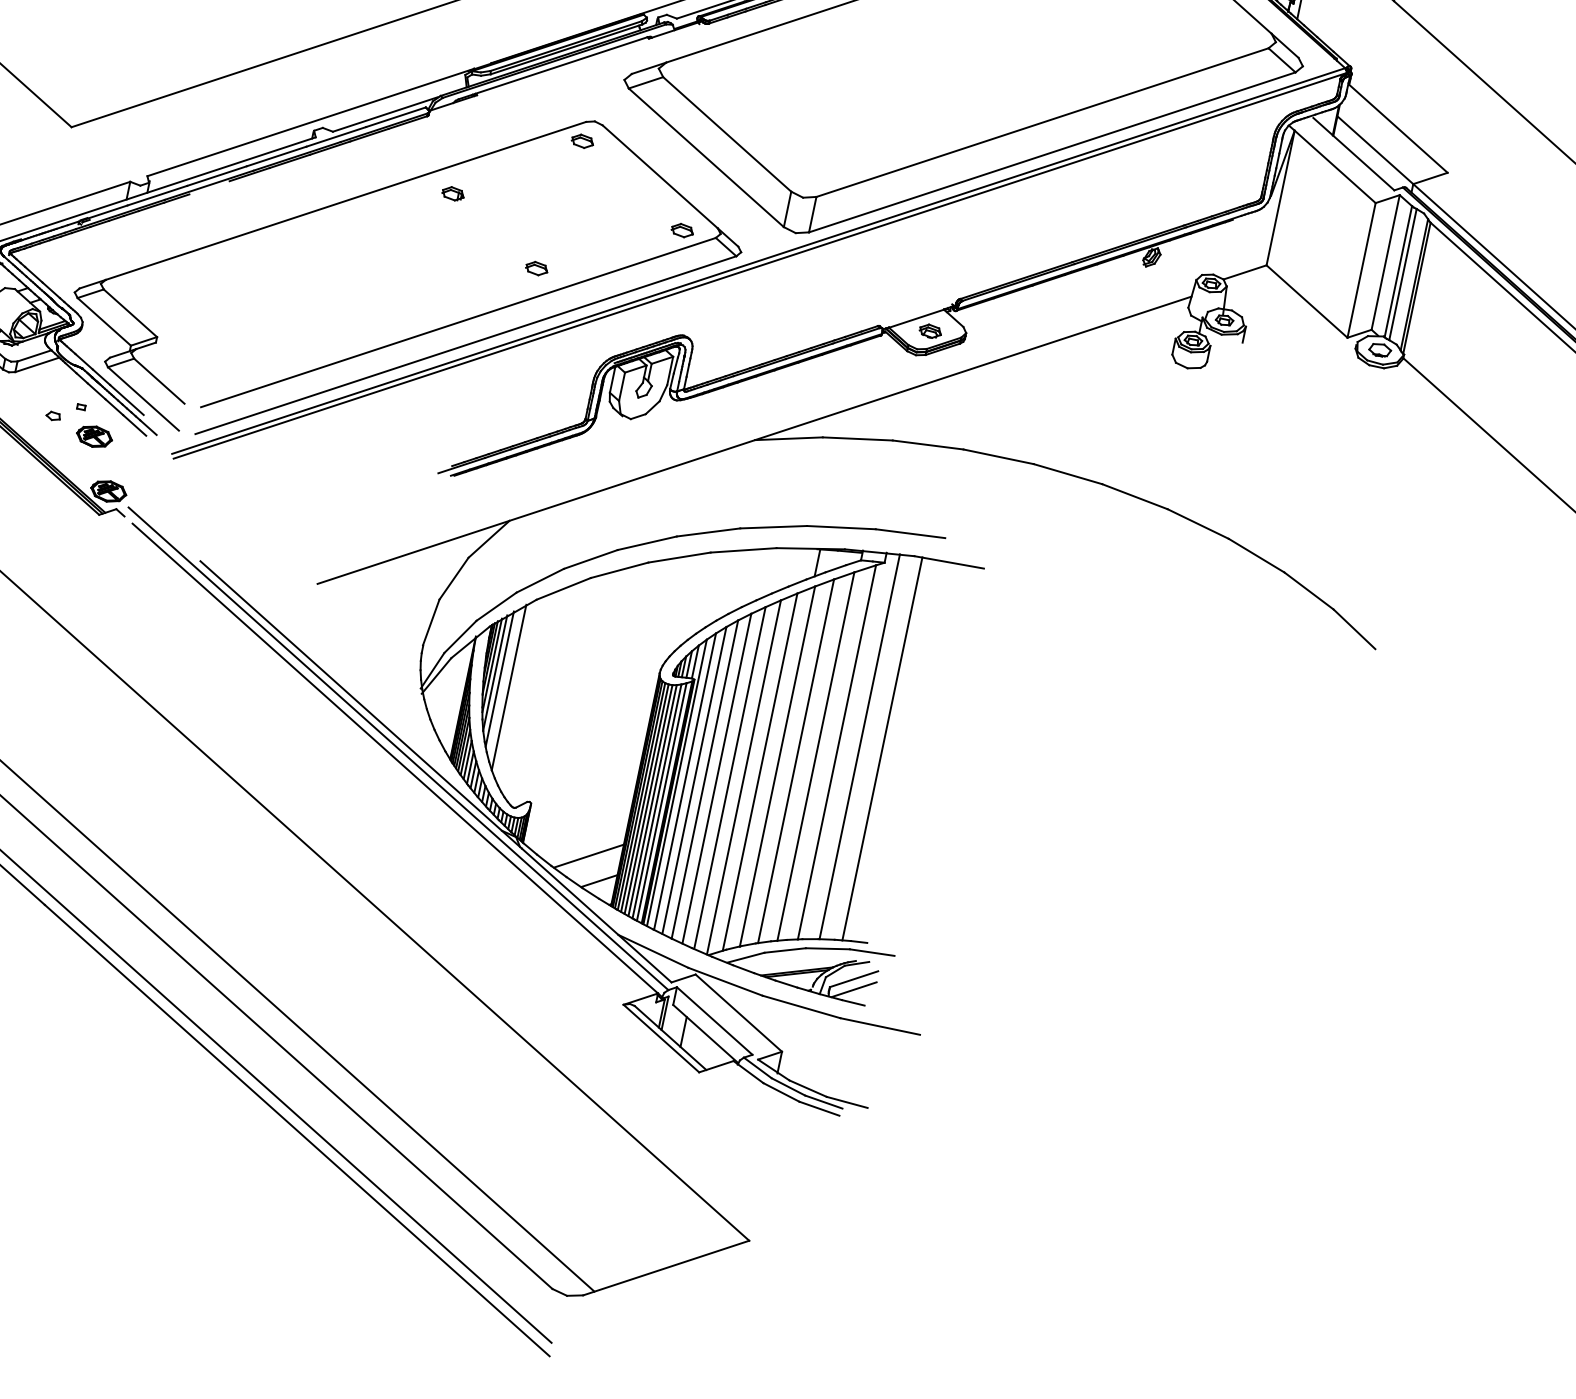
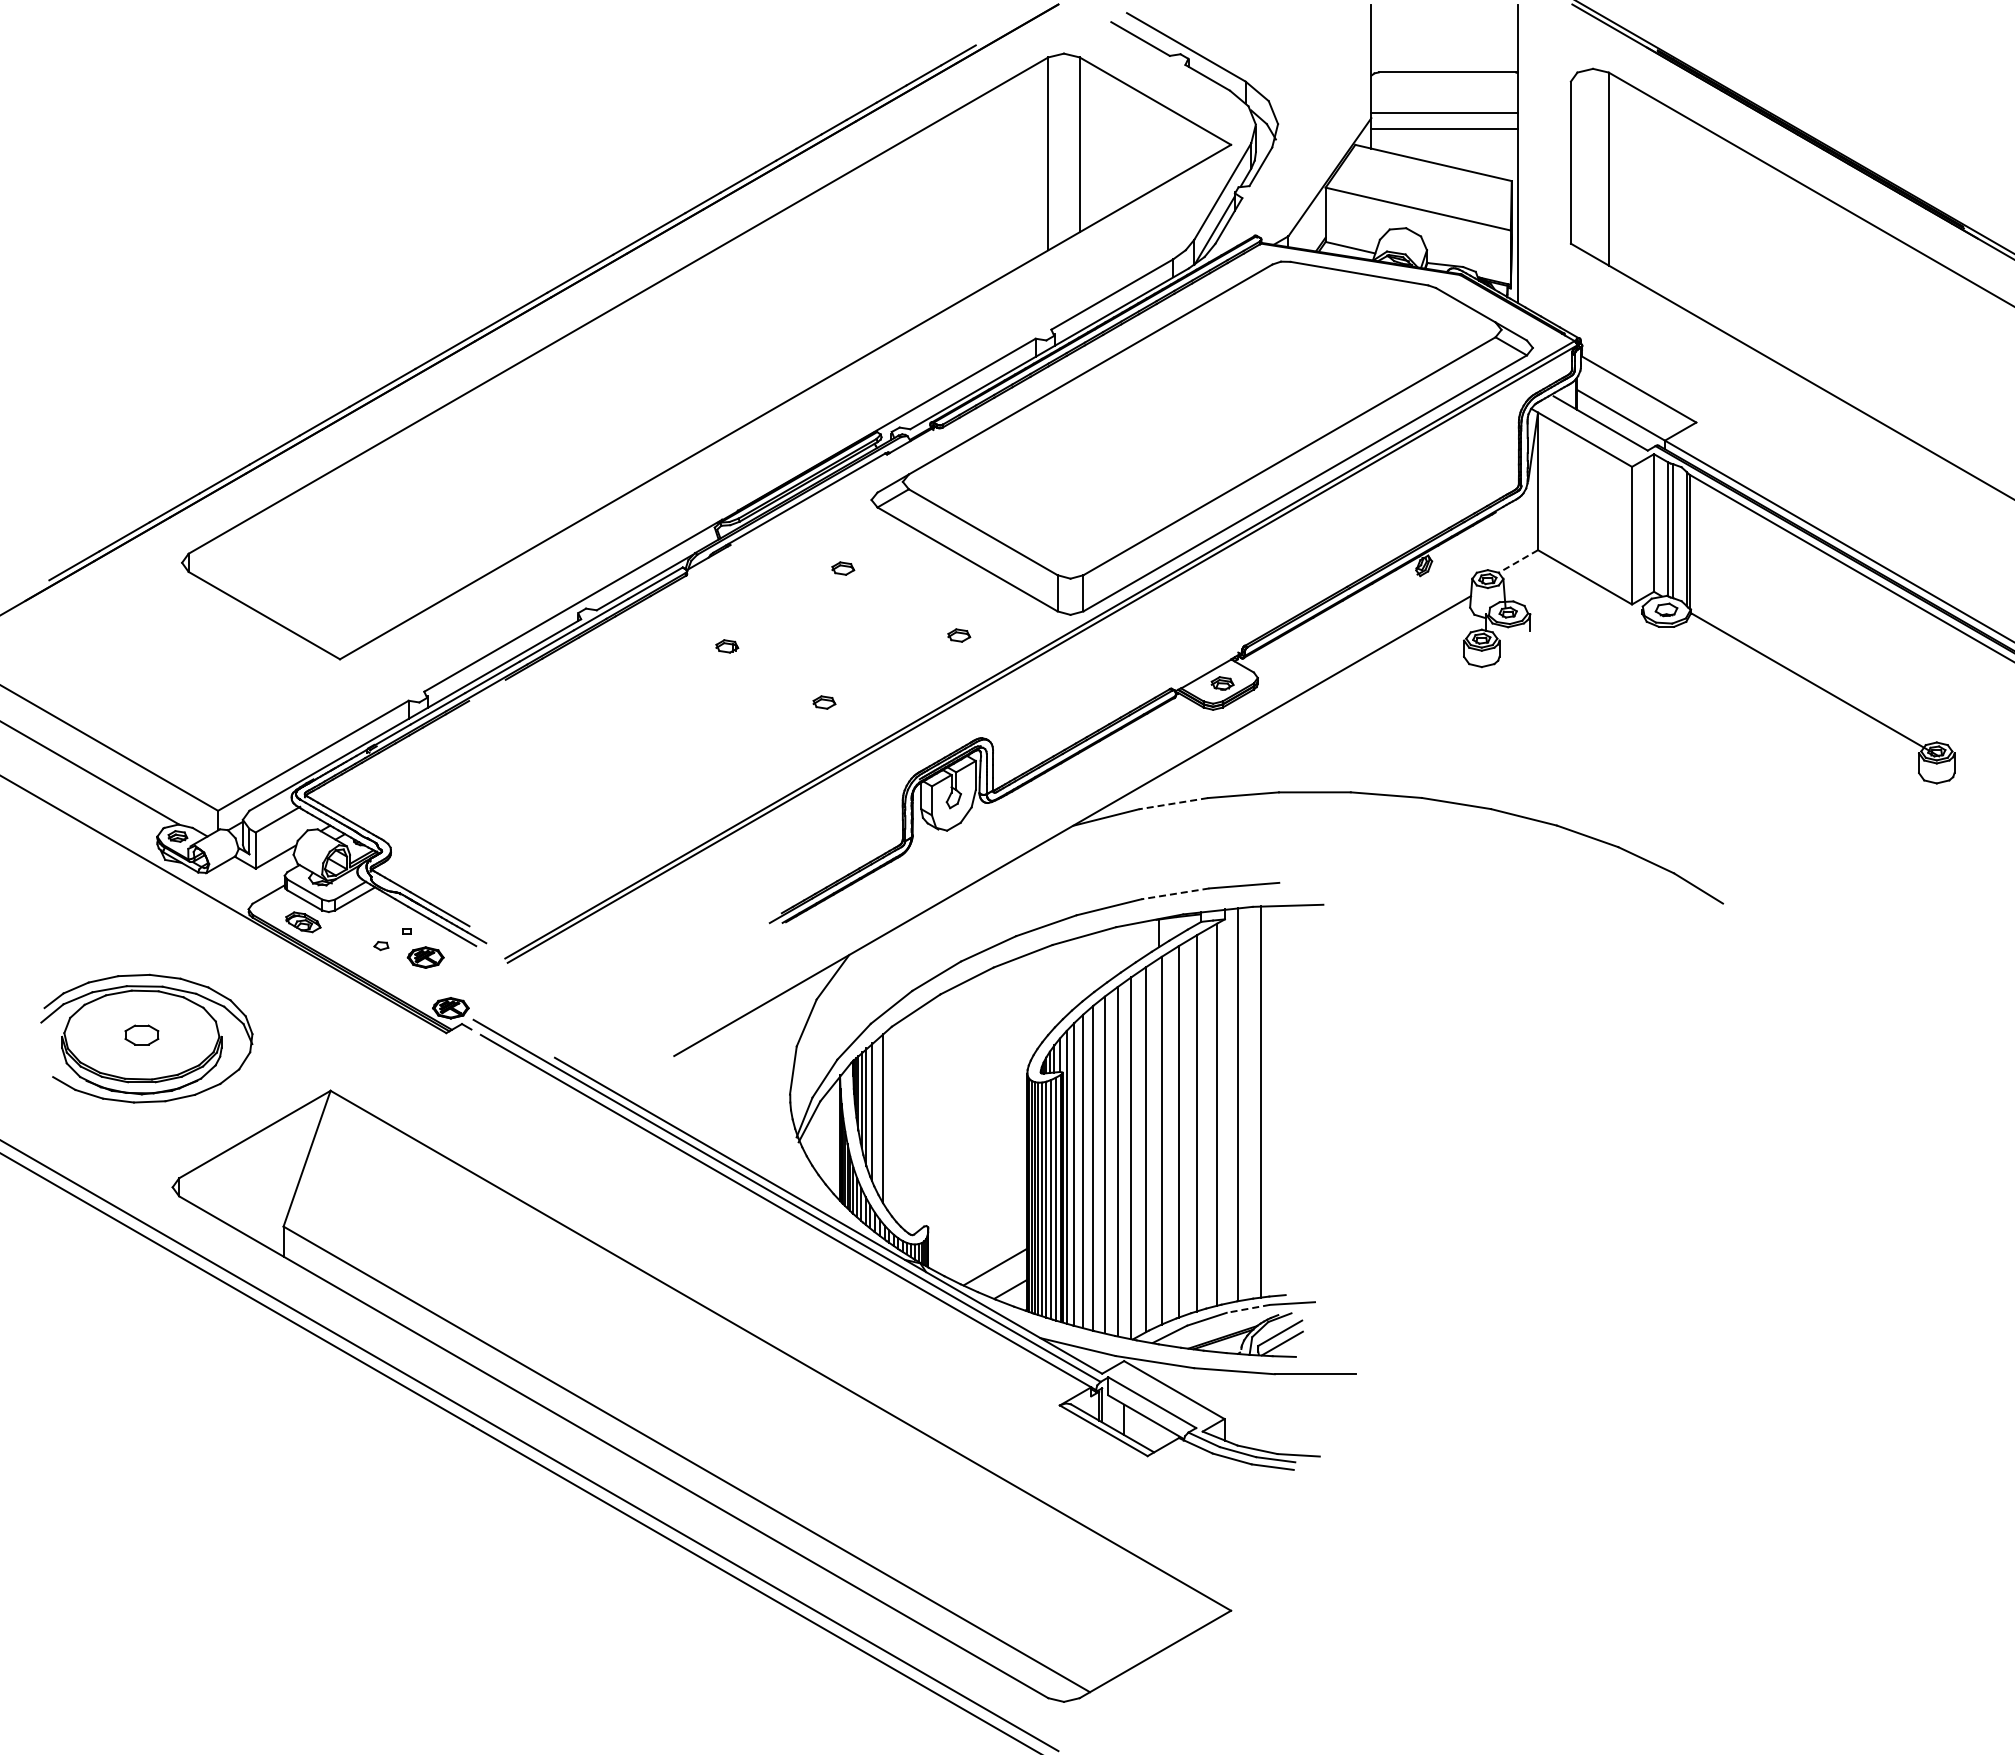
line: (1245, 272) -> (1518, 561), solid -> dashed
part: (423, 332) -> (726, 788), removed
line: (856, 438) -> (1172, 803), solid -> dashed
line: (840, 527) -> (1174, 893), solid -> dashed
line: (828, 948) -> (1248, 1308), solid -> dashed

